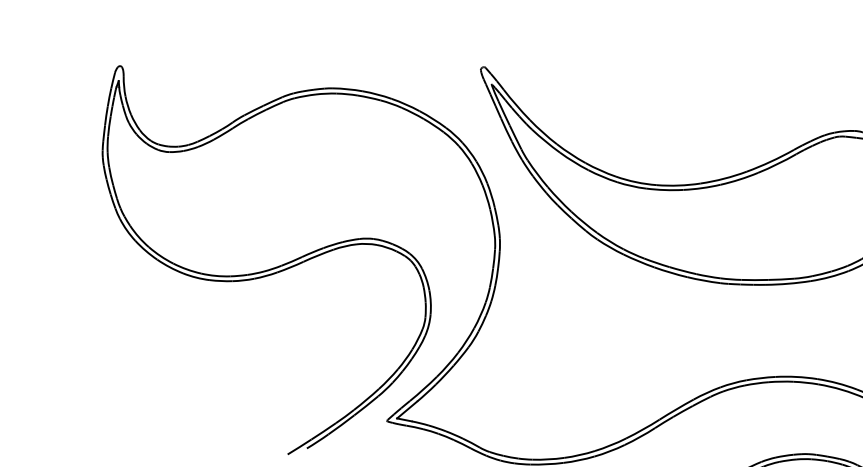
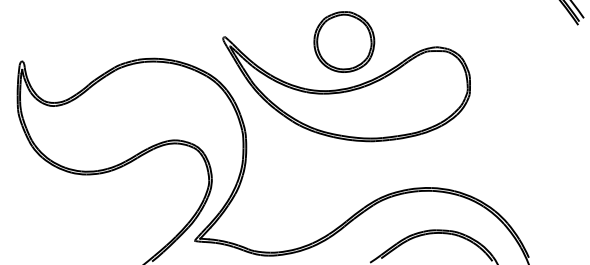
part: (695, 100) -> (344, 41), added

